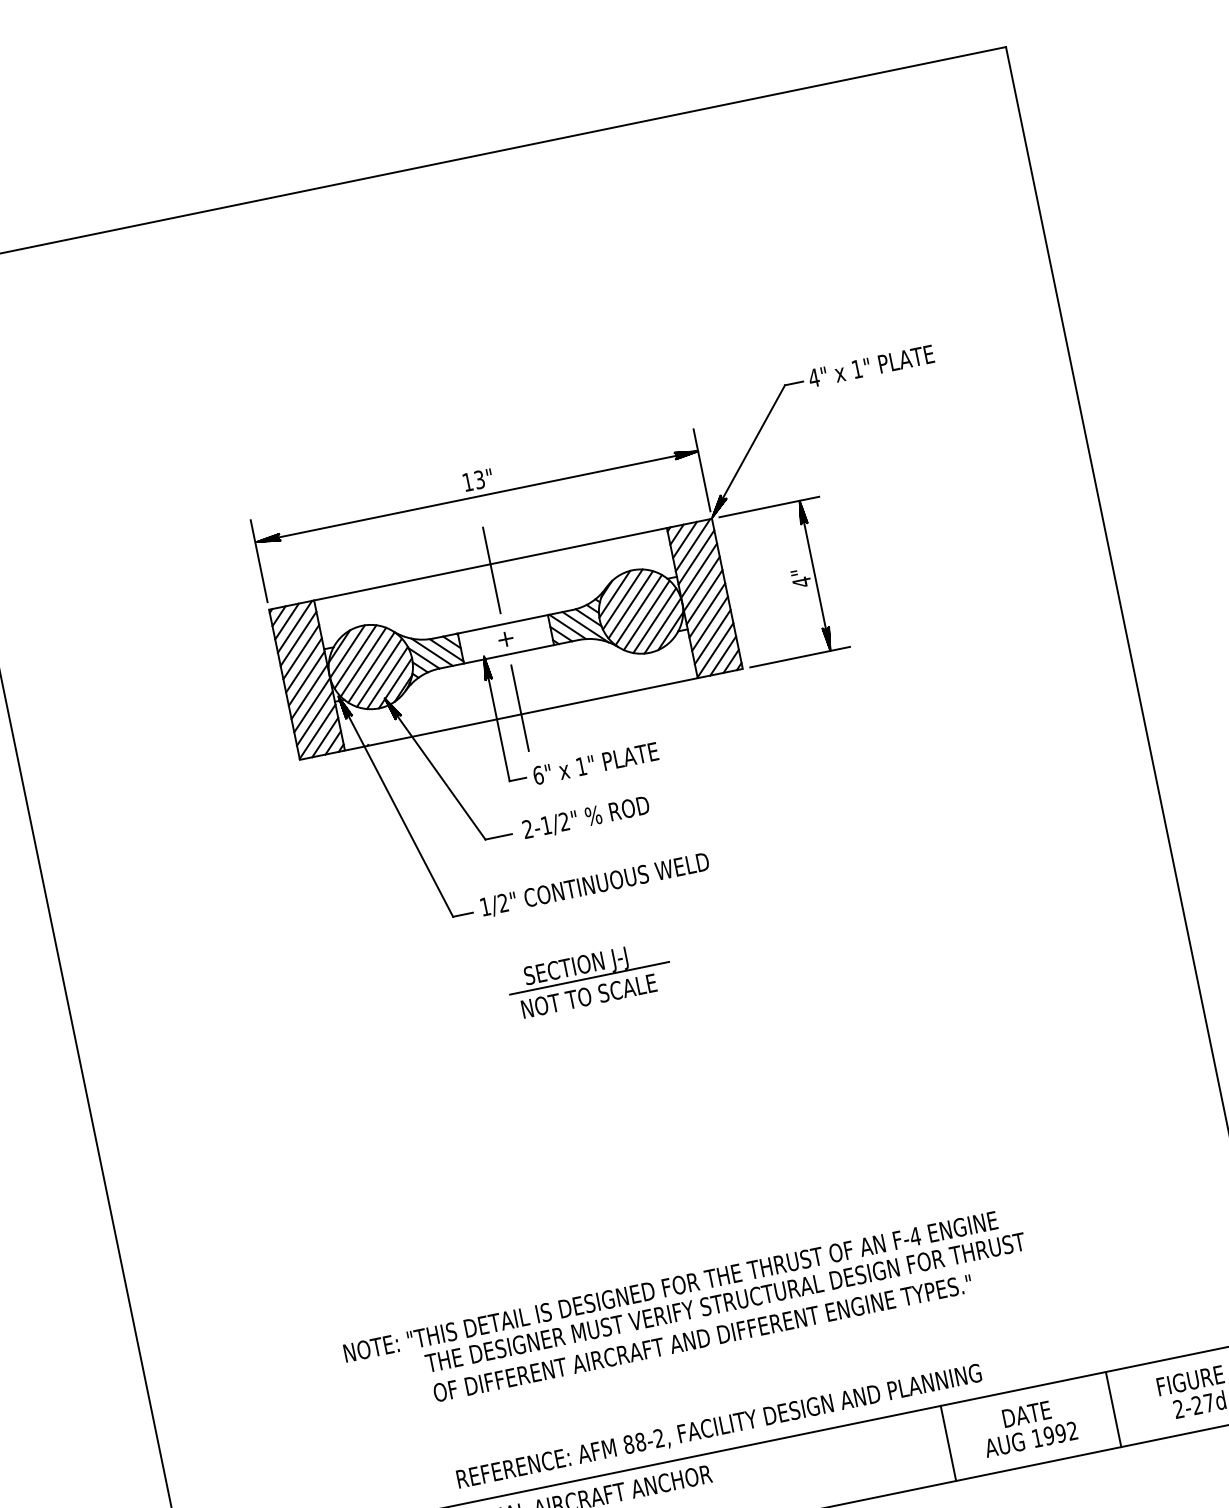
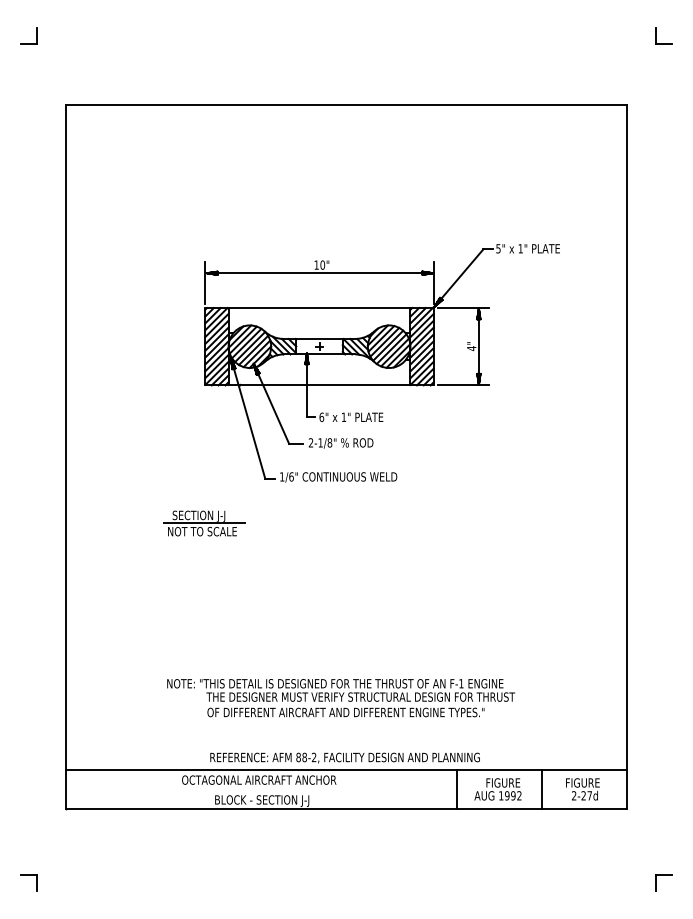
text: (814, 377) -> (498, 248), 4" -> 5"
text: (478, 478) -> (322, 264), 13" -> 10"
line: (491, 571) -> (319, 311), removed
line: (520, 708) -> (319, 382), removed
text: (563, 821) -> (329, 442), 2-1/2" -> 2-1/8"
text: (503, 902) -> (291, 476), 1/2" -> 1/6"
part: (589, 979) -> (204, 523), moved
text: (913, 1236) -> (460, 683), F-4 -> F-1
text: (1036, 1411) -> (503, 782), DATE -> FIGURE

